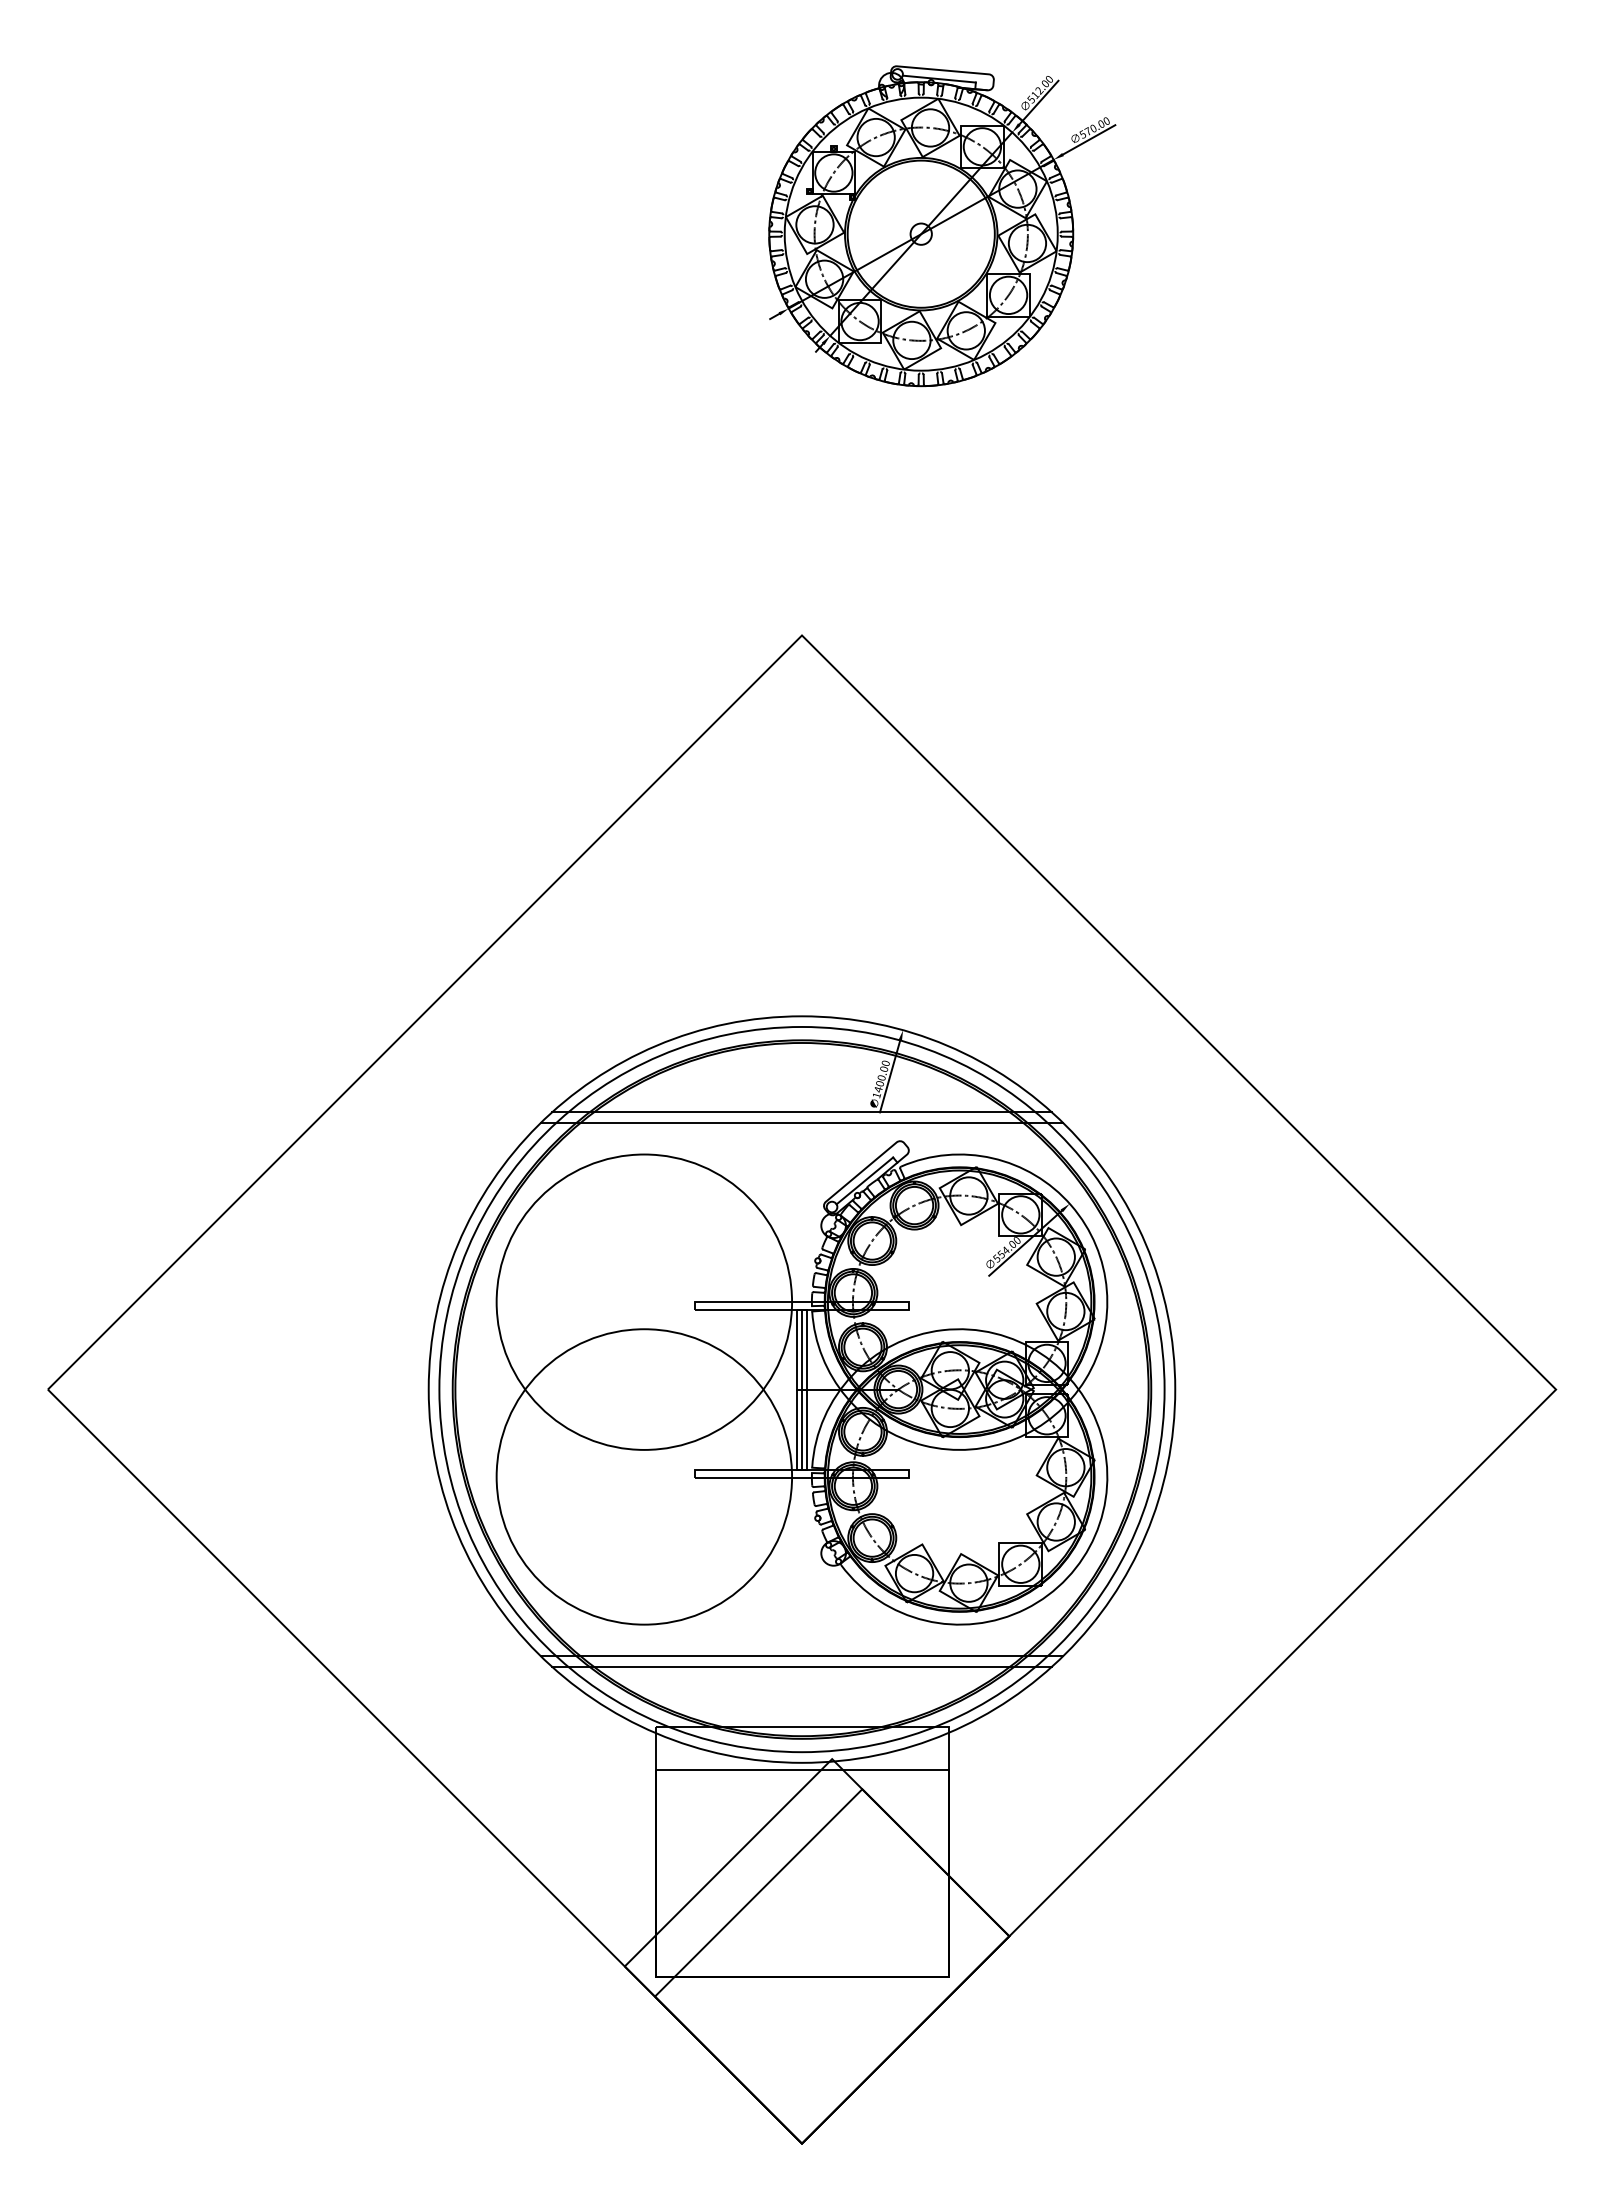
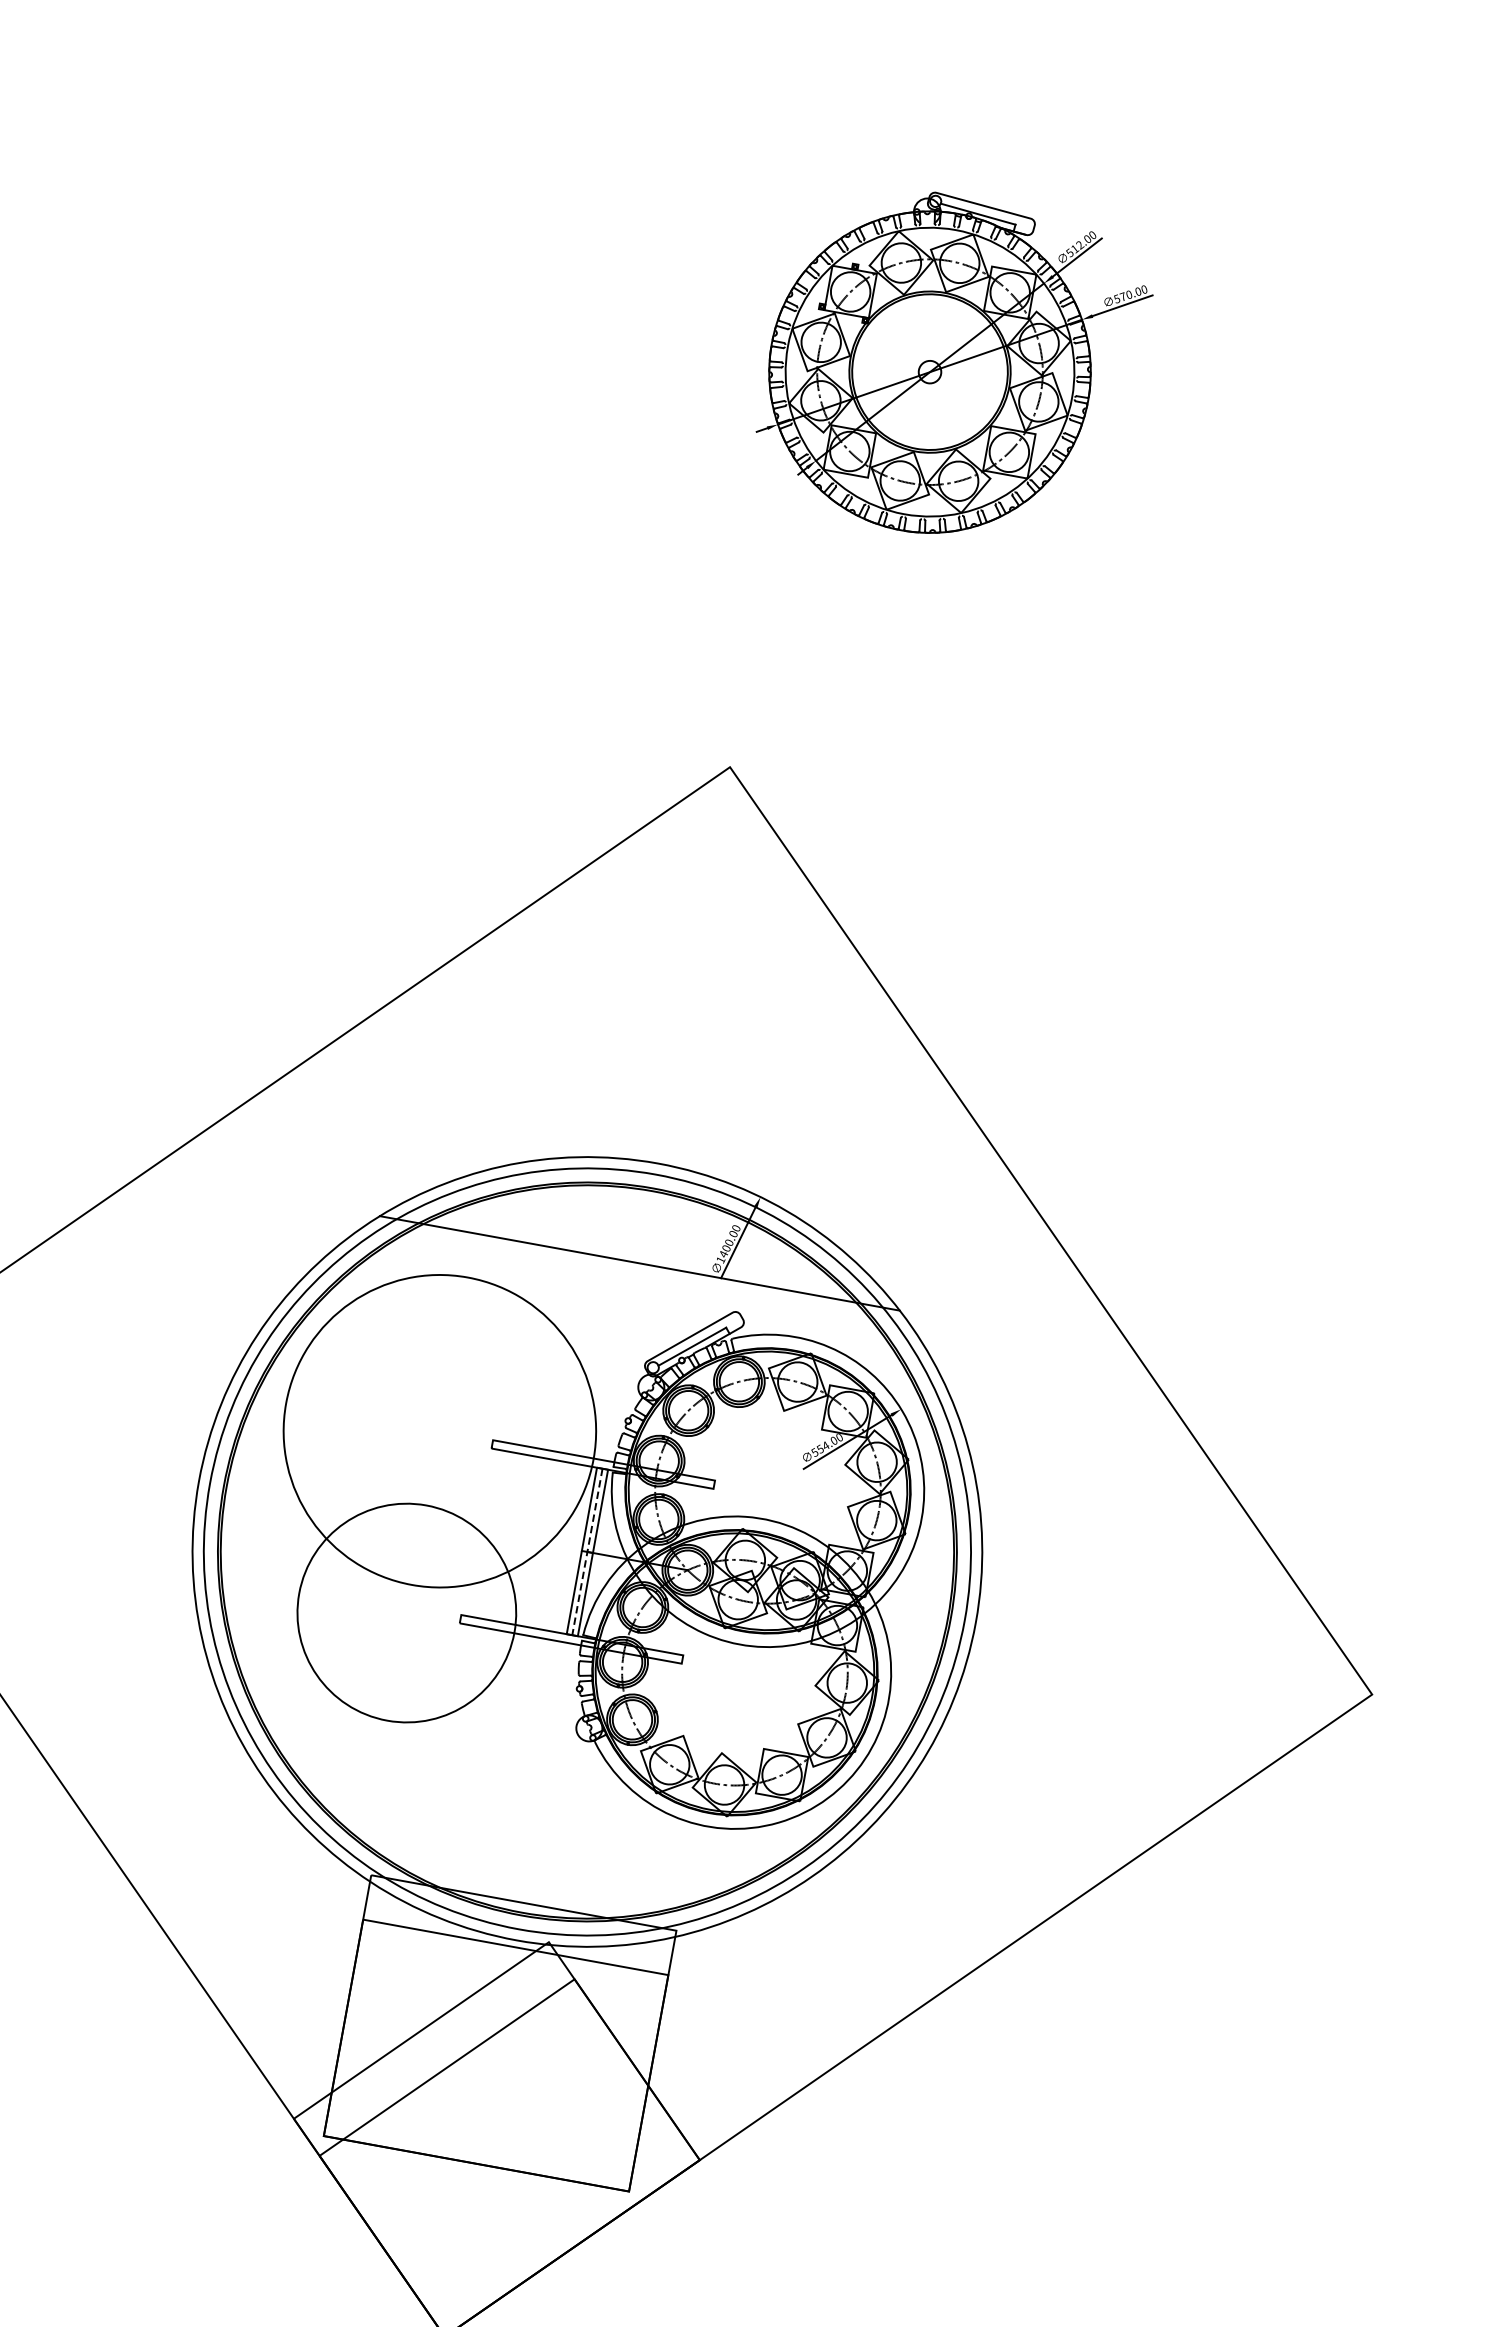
line: (801, 1122) -> (637, 1273), removed
line: (802, 1389) -> (587, 1551), solid -> dashed
circle: (644, 1476) -> (407, 1612), size x0.7
line: (801, 1656) -> (536, 1829), removed
line: (801, 1666) -> (534, 1840), removed

